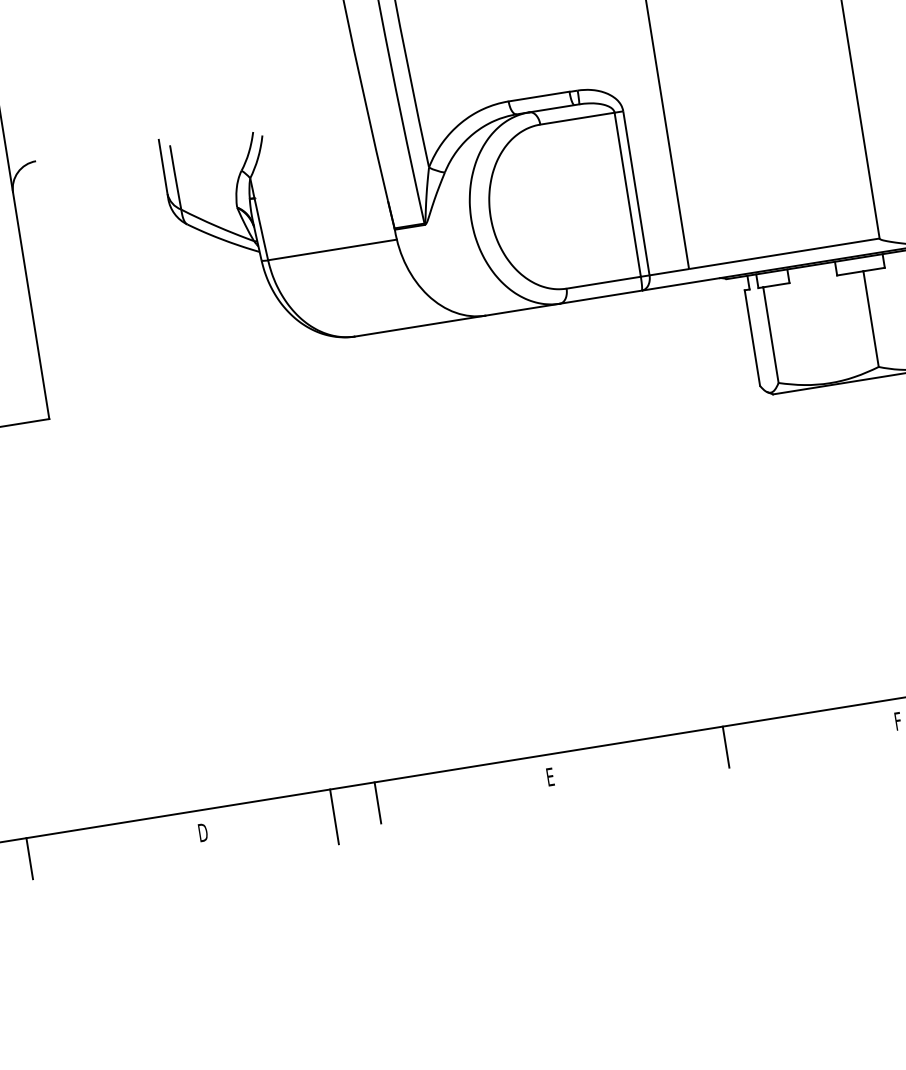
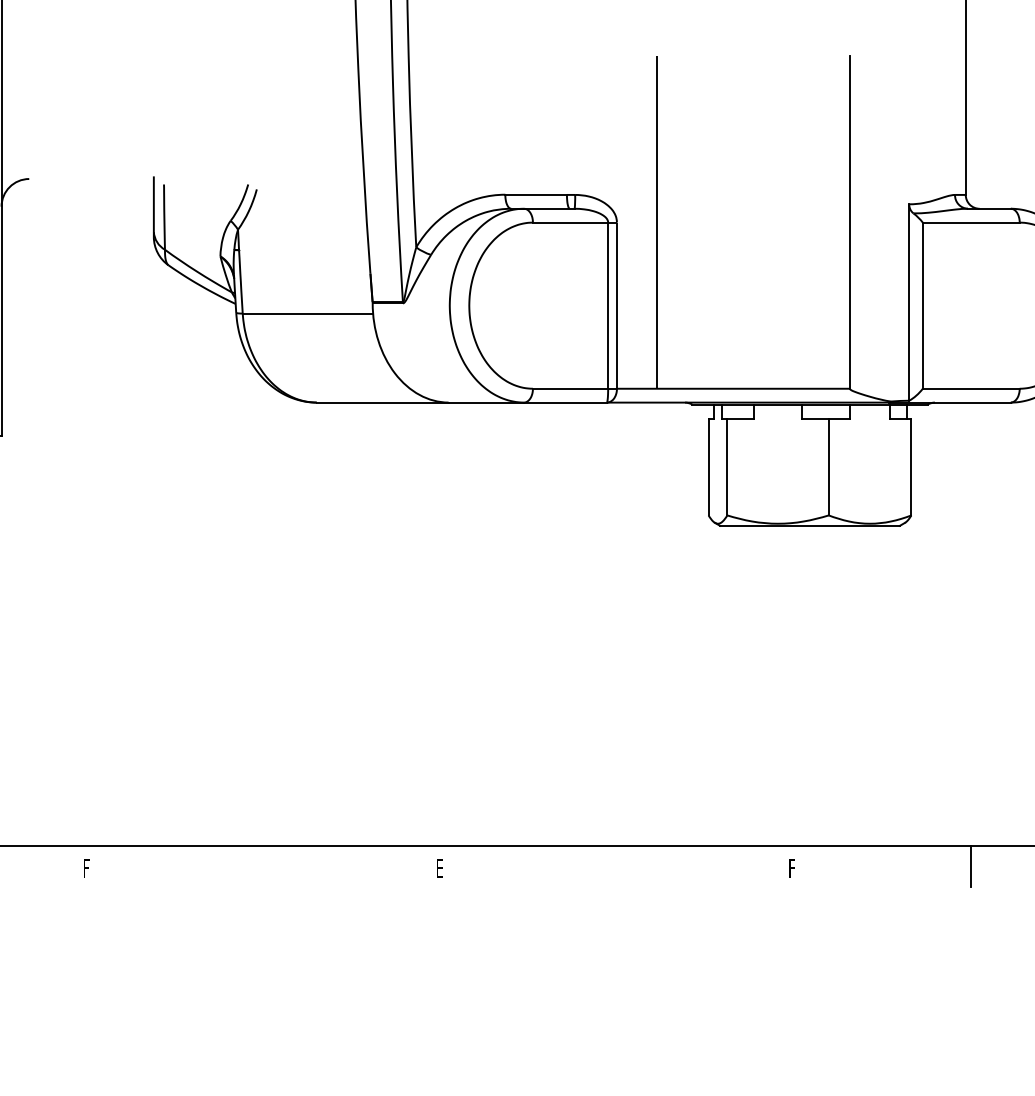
line: (725, 747) -> (617, 866), removed
line: (378, 802) -> (265, 866), removed
line: (334, 816) -> (220, 873), removed
text: (203, 832) -> (88, 868), D -> F

